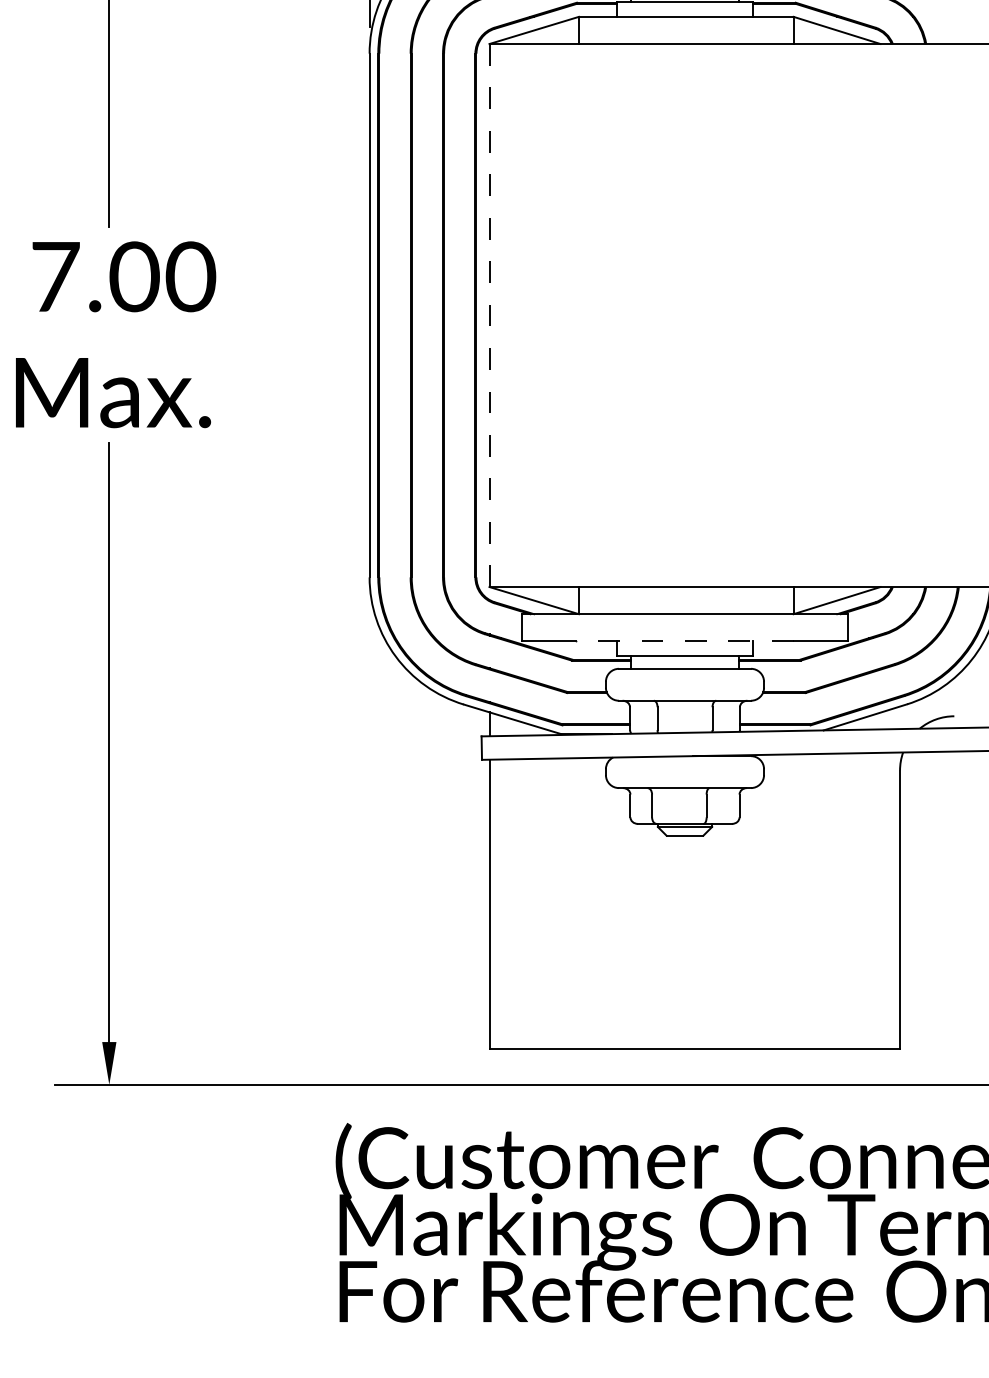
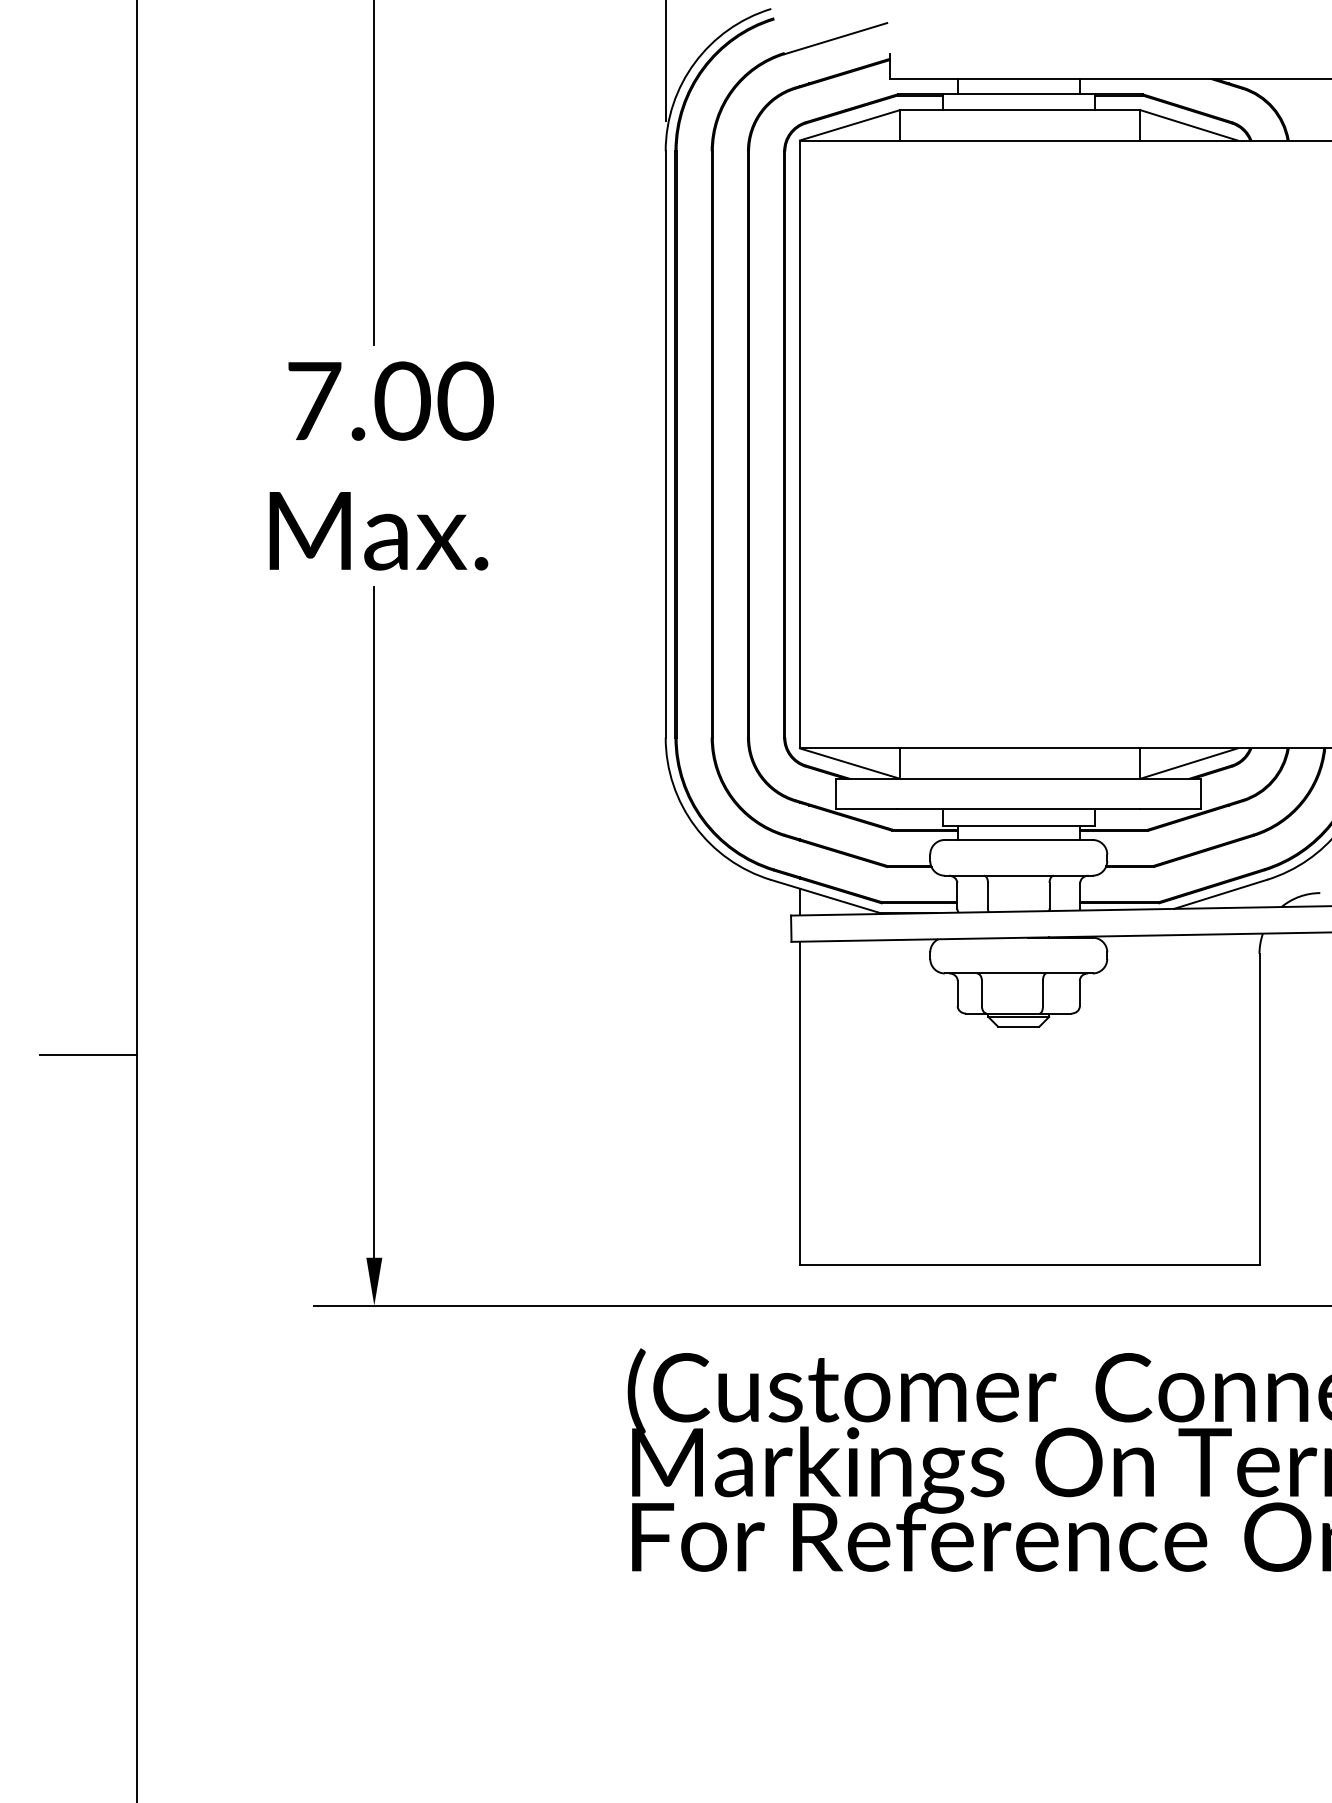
line: (489, 315) -> (799, 444), dashed -> solid
line: (684, 641) -> (1018, 809), dashed -> solid

